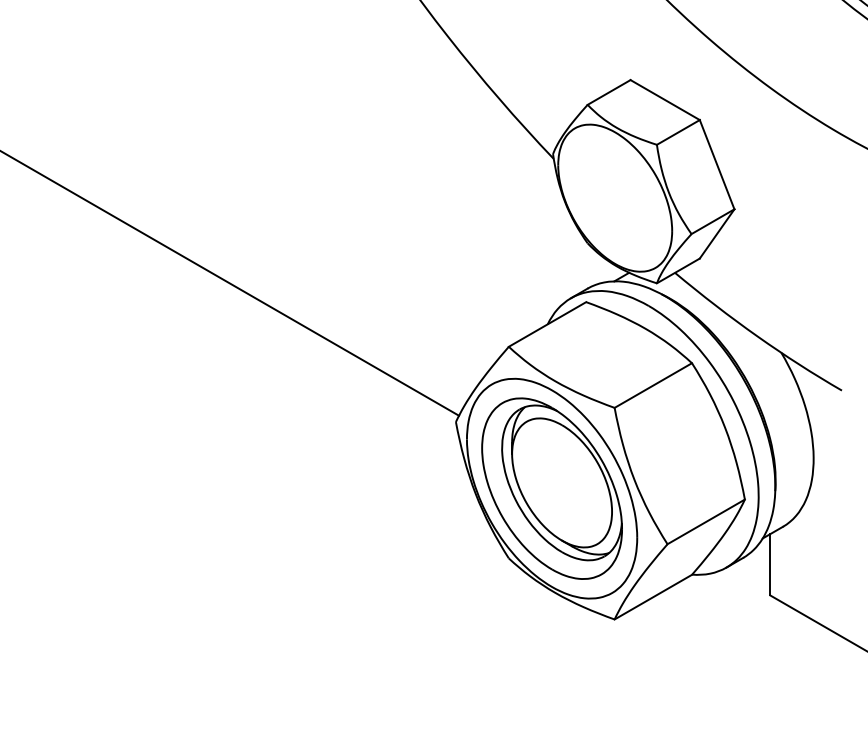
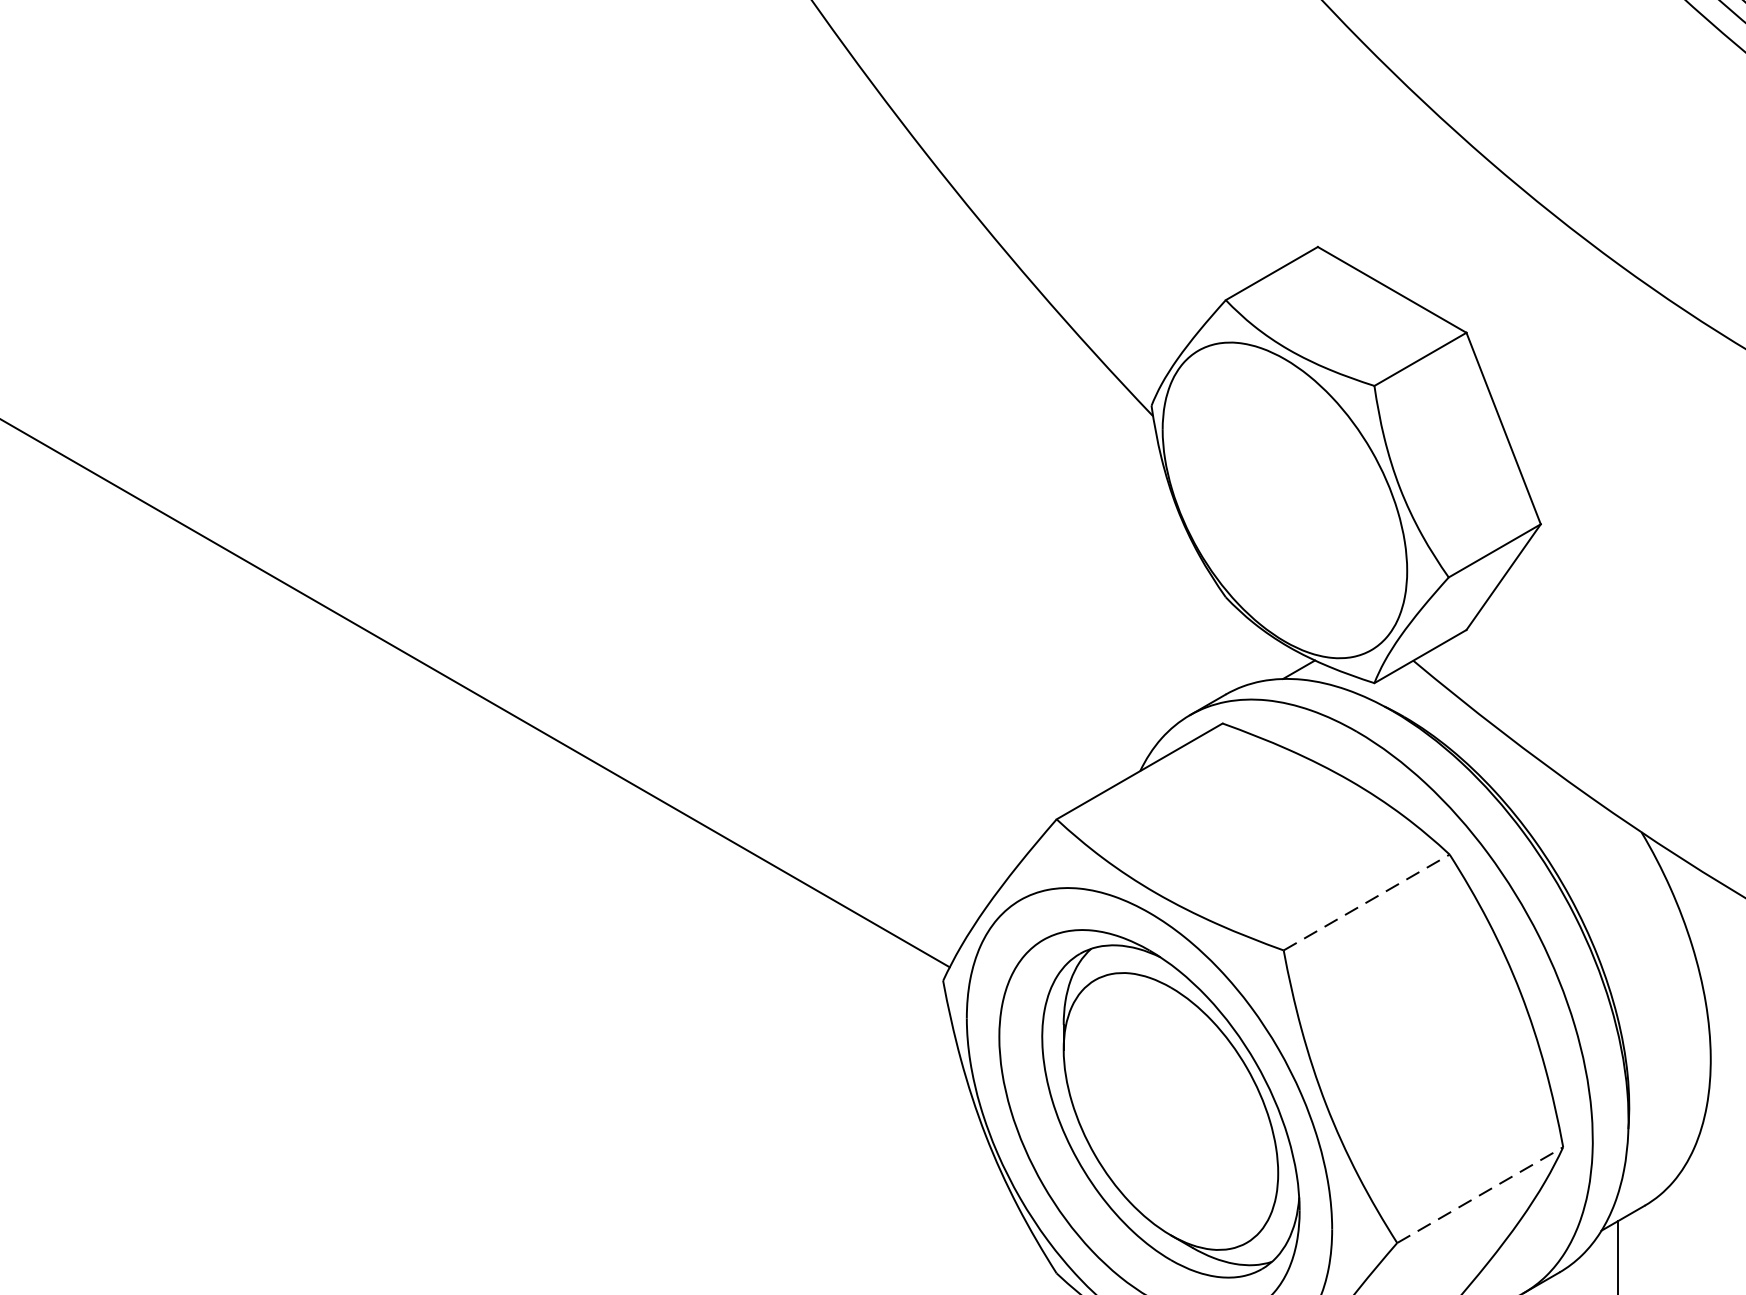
line: (653, 385) -> (1367, 902), solid -> dashed
line: (706, 521) -> (1480, 1194), solid -> dashed

